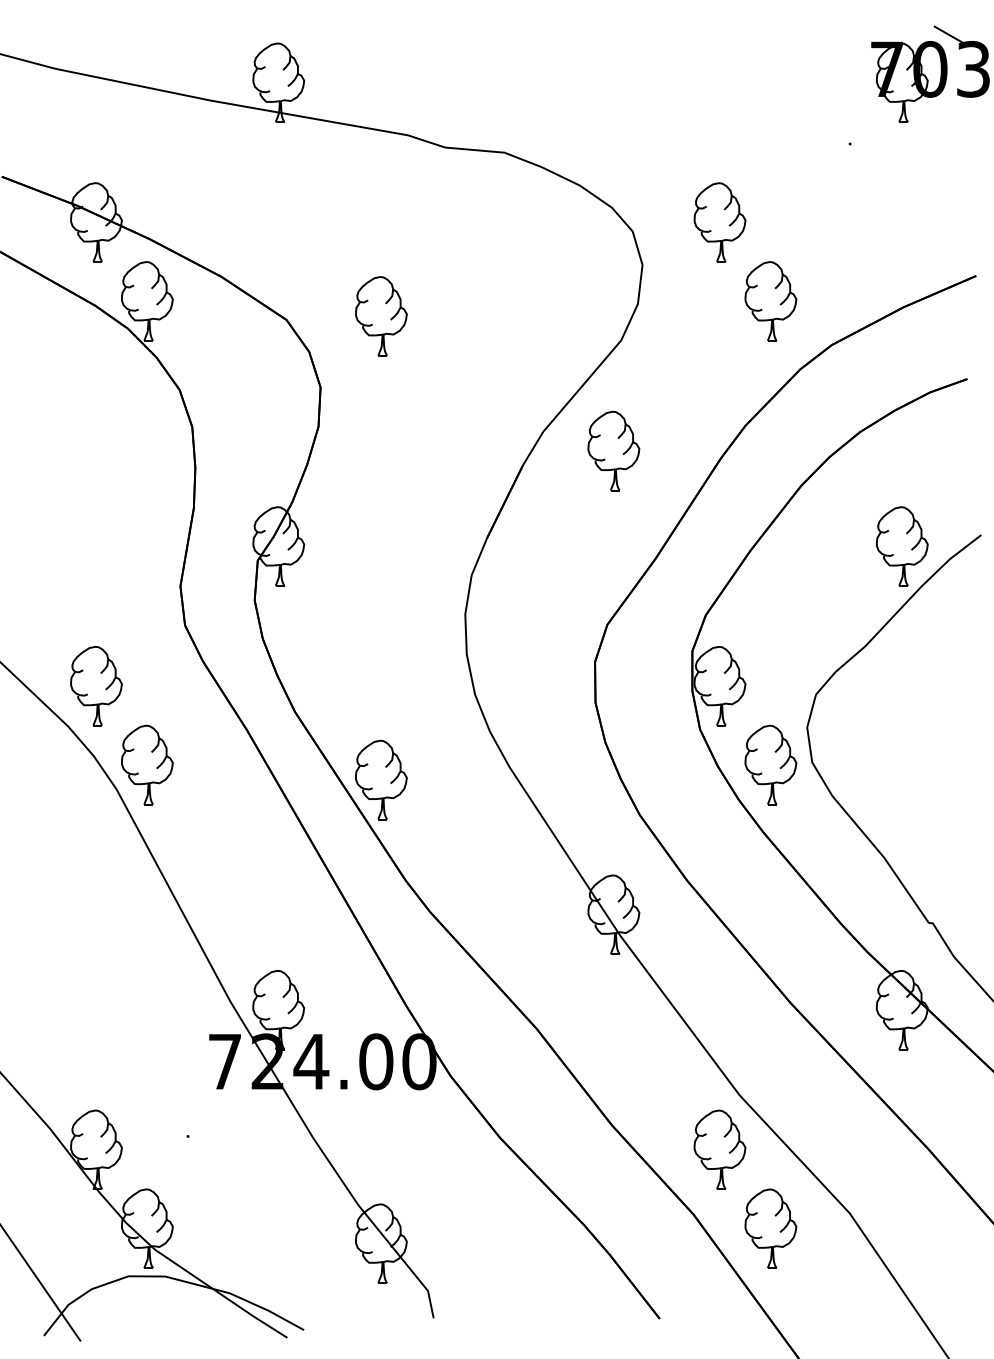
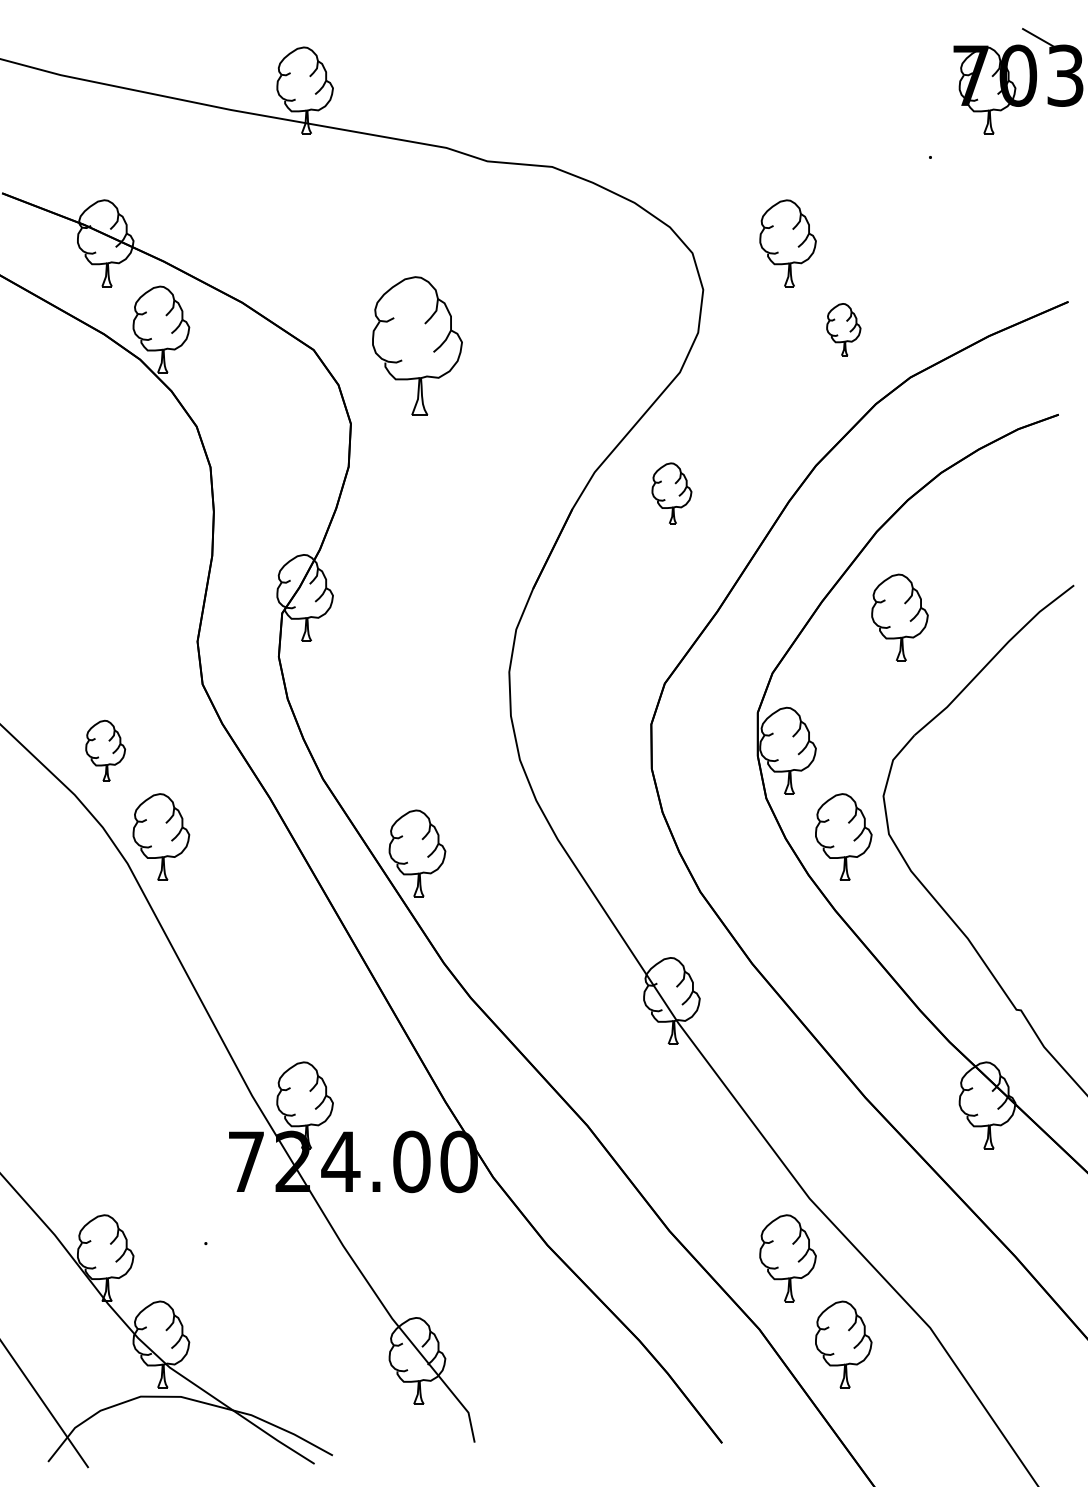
part: (770, 301) -> (843, 329), size x0.6
part: (381, 316) -> (417, 346), size x1.6
part: (613, 450) -> (671, 492), size x0.7
part: (902, 546) -> (900, 617), moved
part: (96, 686) -> (105, 751), size x0.7

